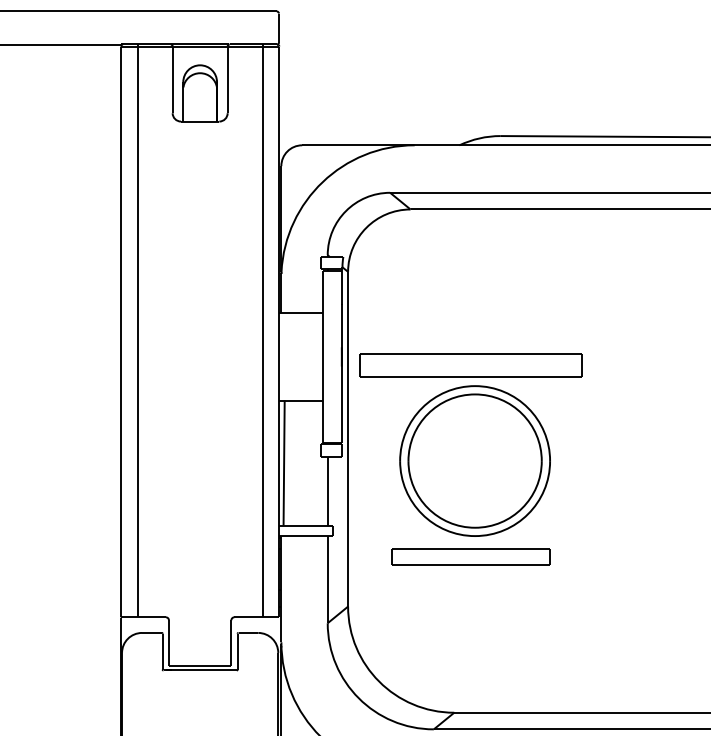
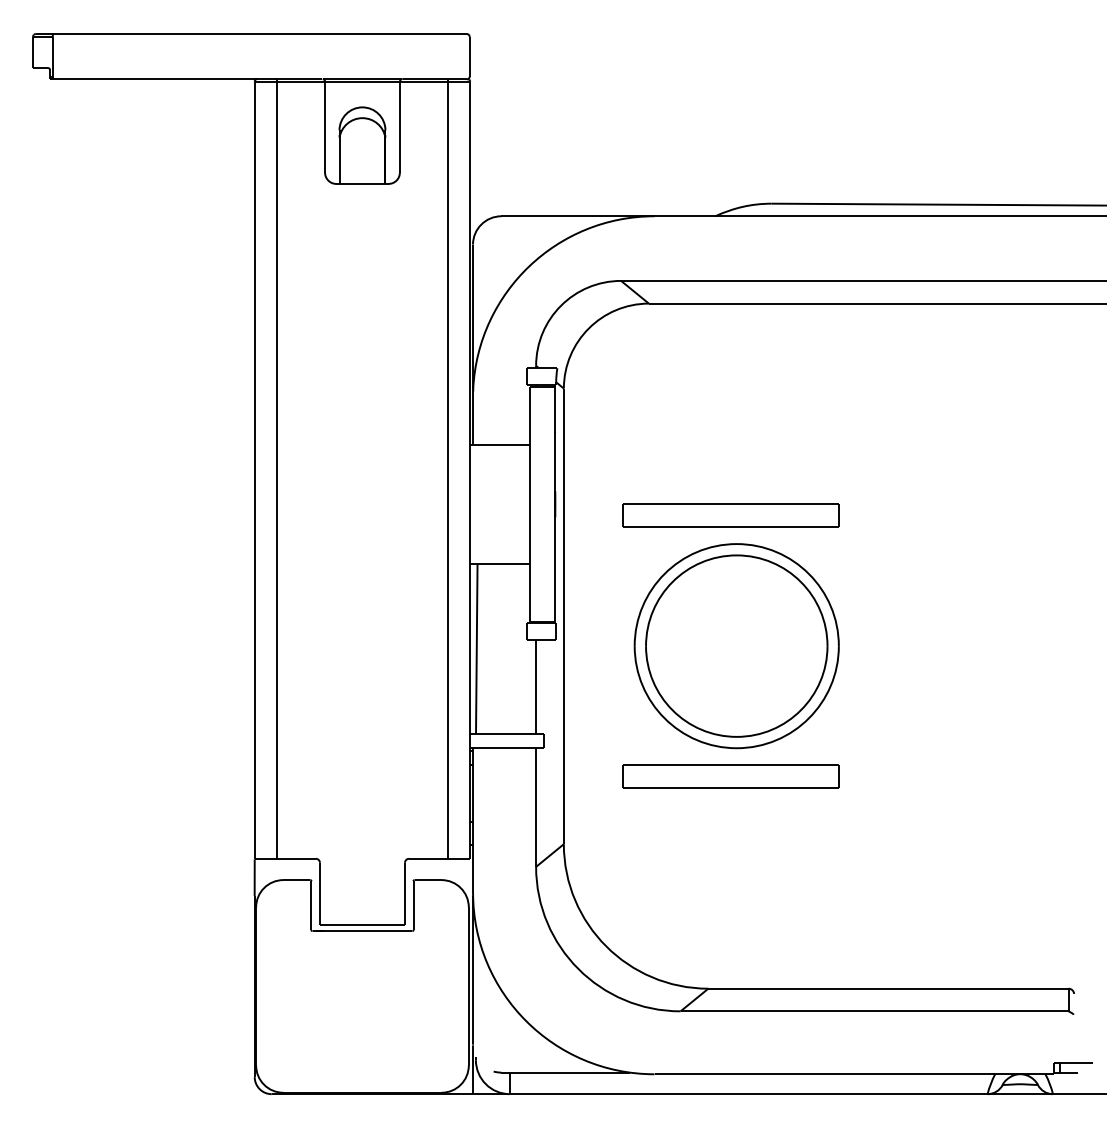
part: (470, 365) -> (730, 515), size x0.71

